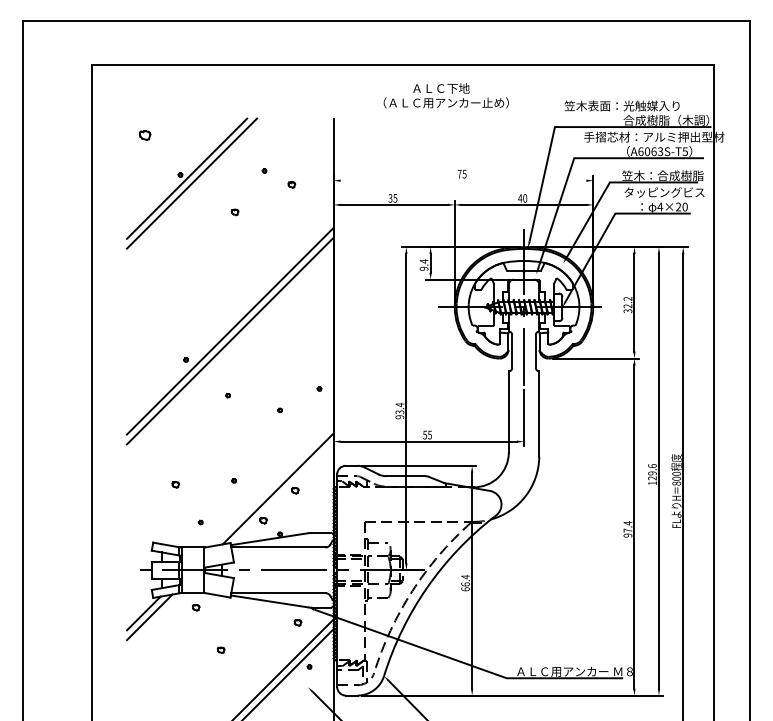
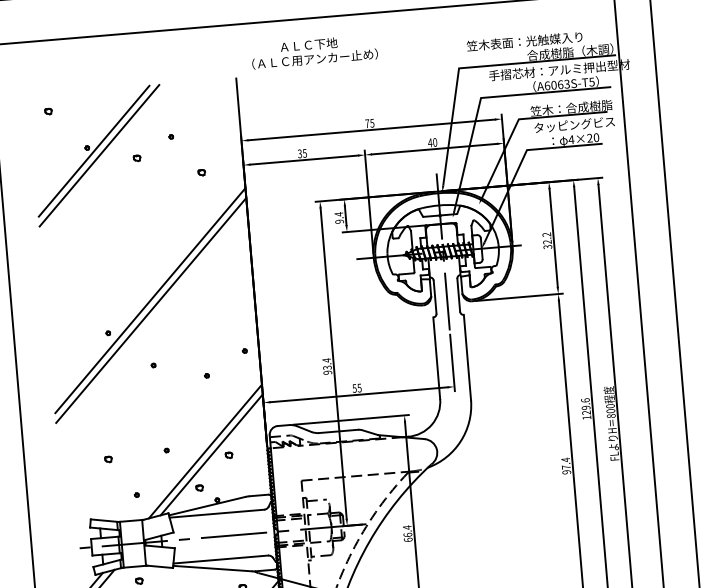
text: (445, 95) -> (313, 51), moved
part: (145, 135) -> (48, 111), size x0.62
line: (463, 180) -> (371, 129), added
part: (291, 184) -> (201, 172), moved
part: (234, 212) -> (136, 158), moved
line: (271, 484) -> (204, 451), added

